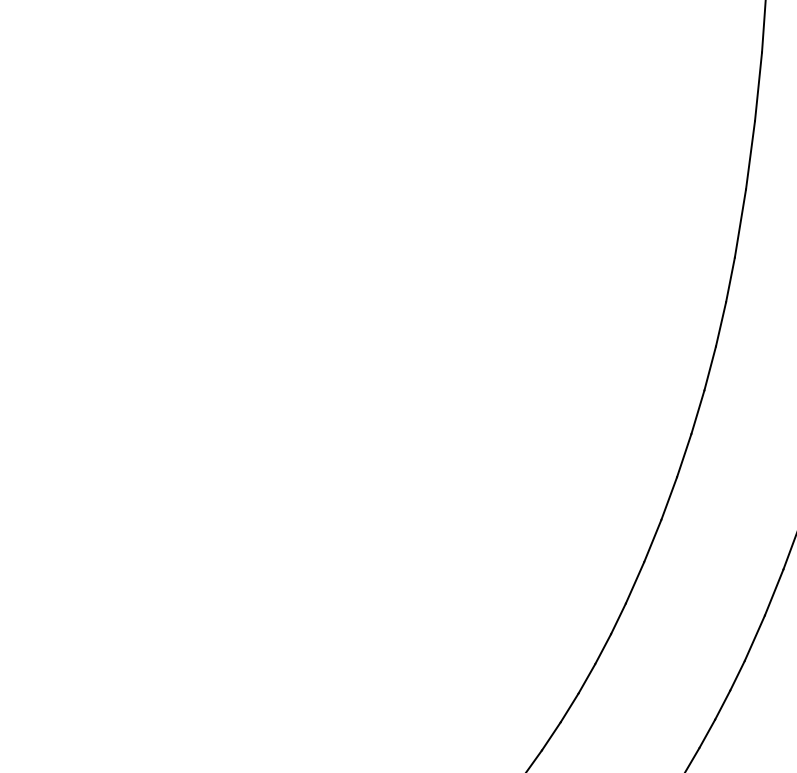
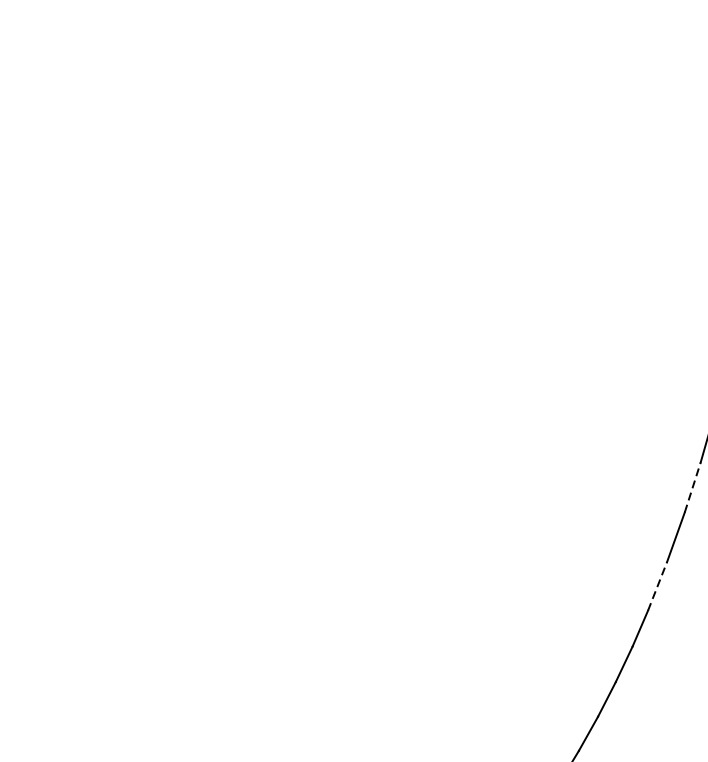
line: (669, 498) -> (693, 487), solid -> dashed
line: (635, 582) -> (658, 585), solid -> dashed

